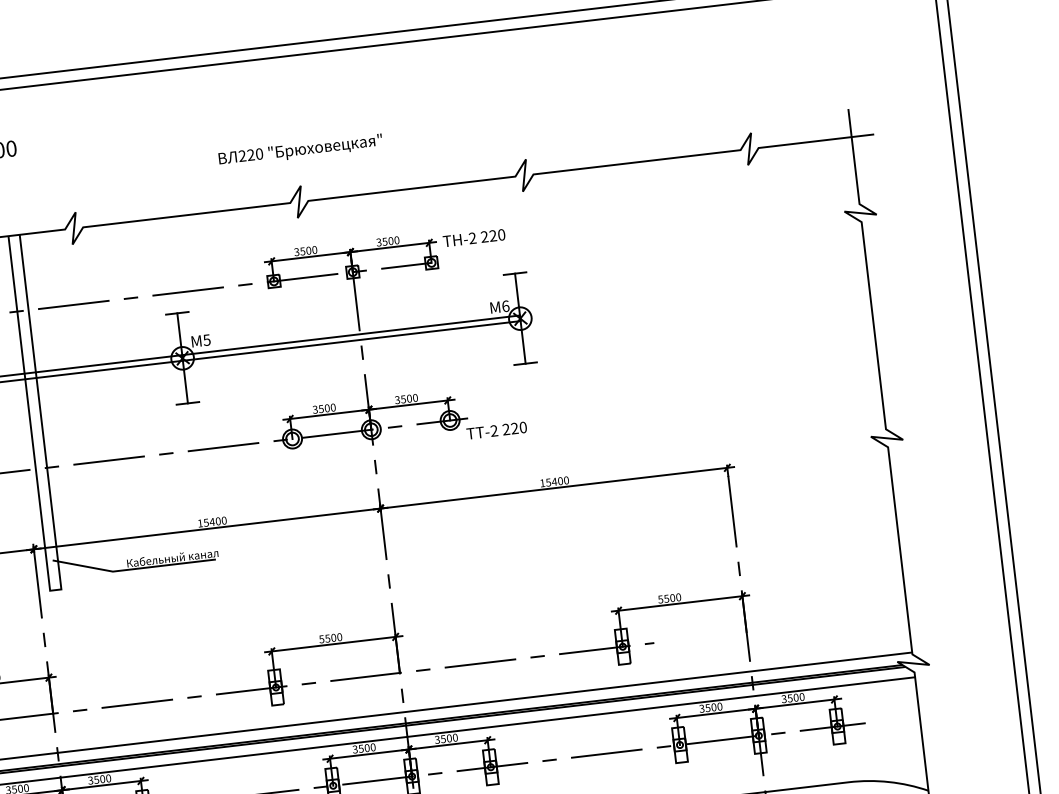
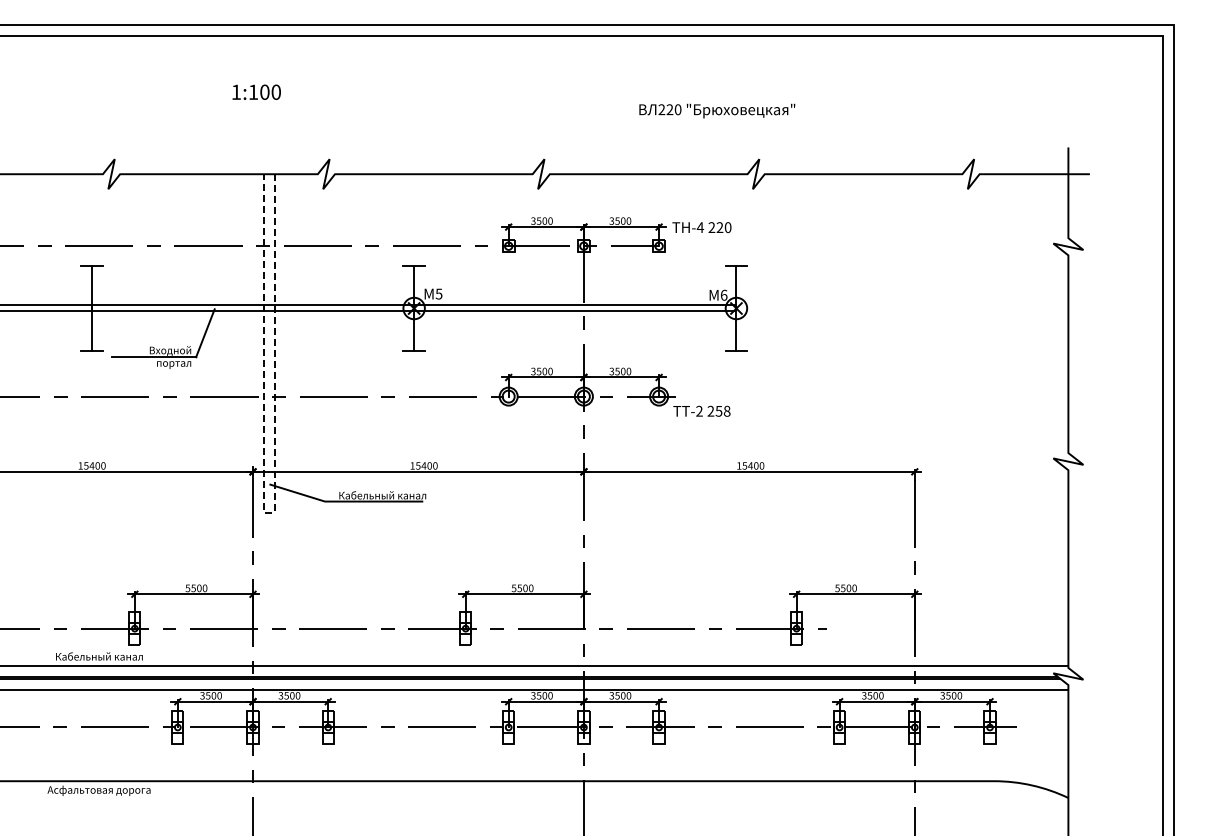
text: (300, 150) -> (717, 110), moved
text: (472, 238) -> (700, 227), -2 -> -4
text: (518, 427) -> (722, 410), 220 -> 258
line: (55, 590) -> (268, 512), solid -> dashed

